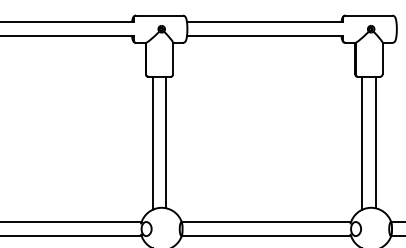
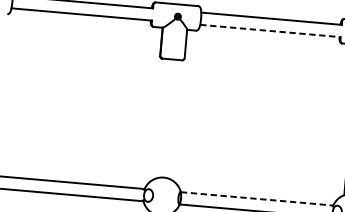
line: (265, 36) -> (270, 31), solid -> dashed
line: (152, 142) -> (160, 118), removed
line: (166, 142) -> (173, 119), removed
line: (266, 222) -> (257, 199), solid -> dashed

